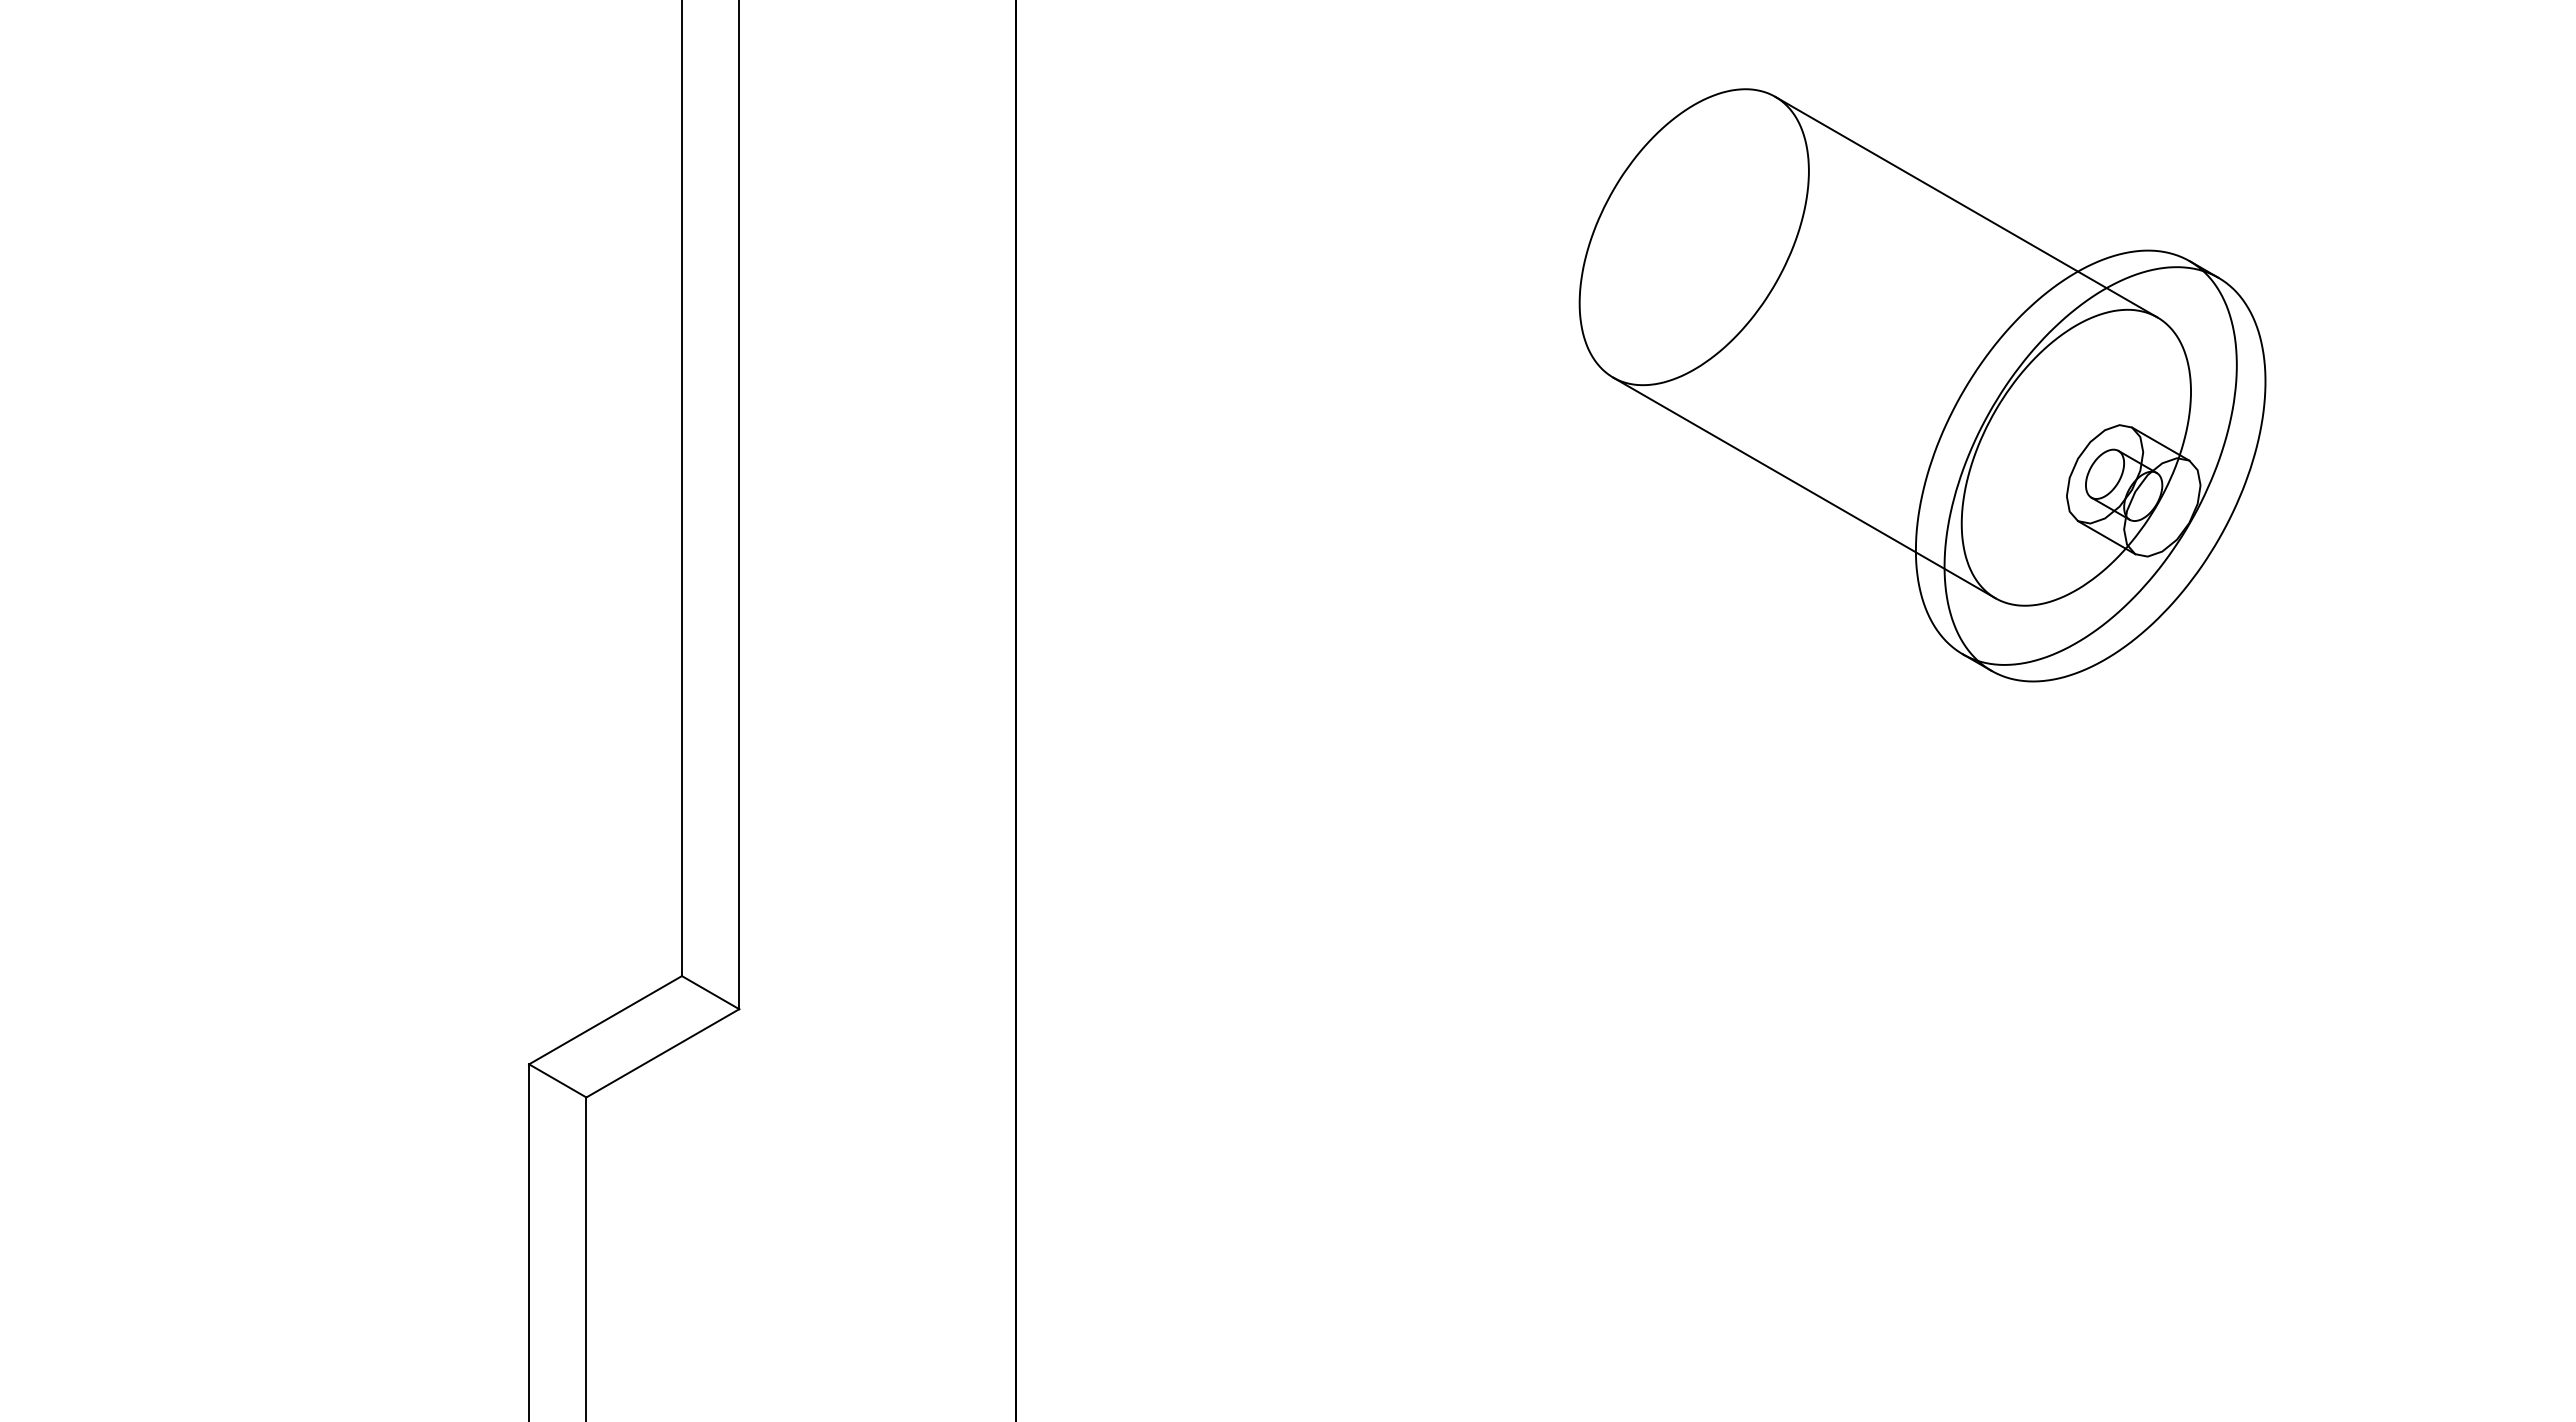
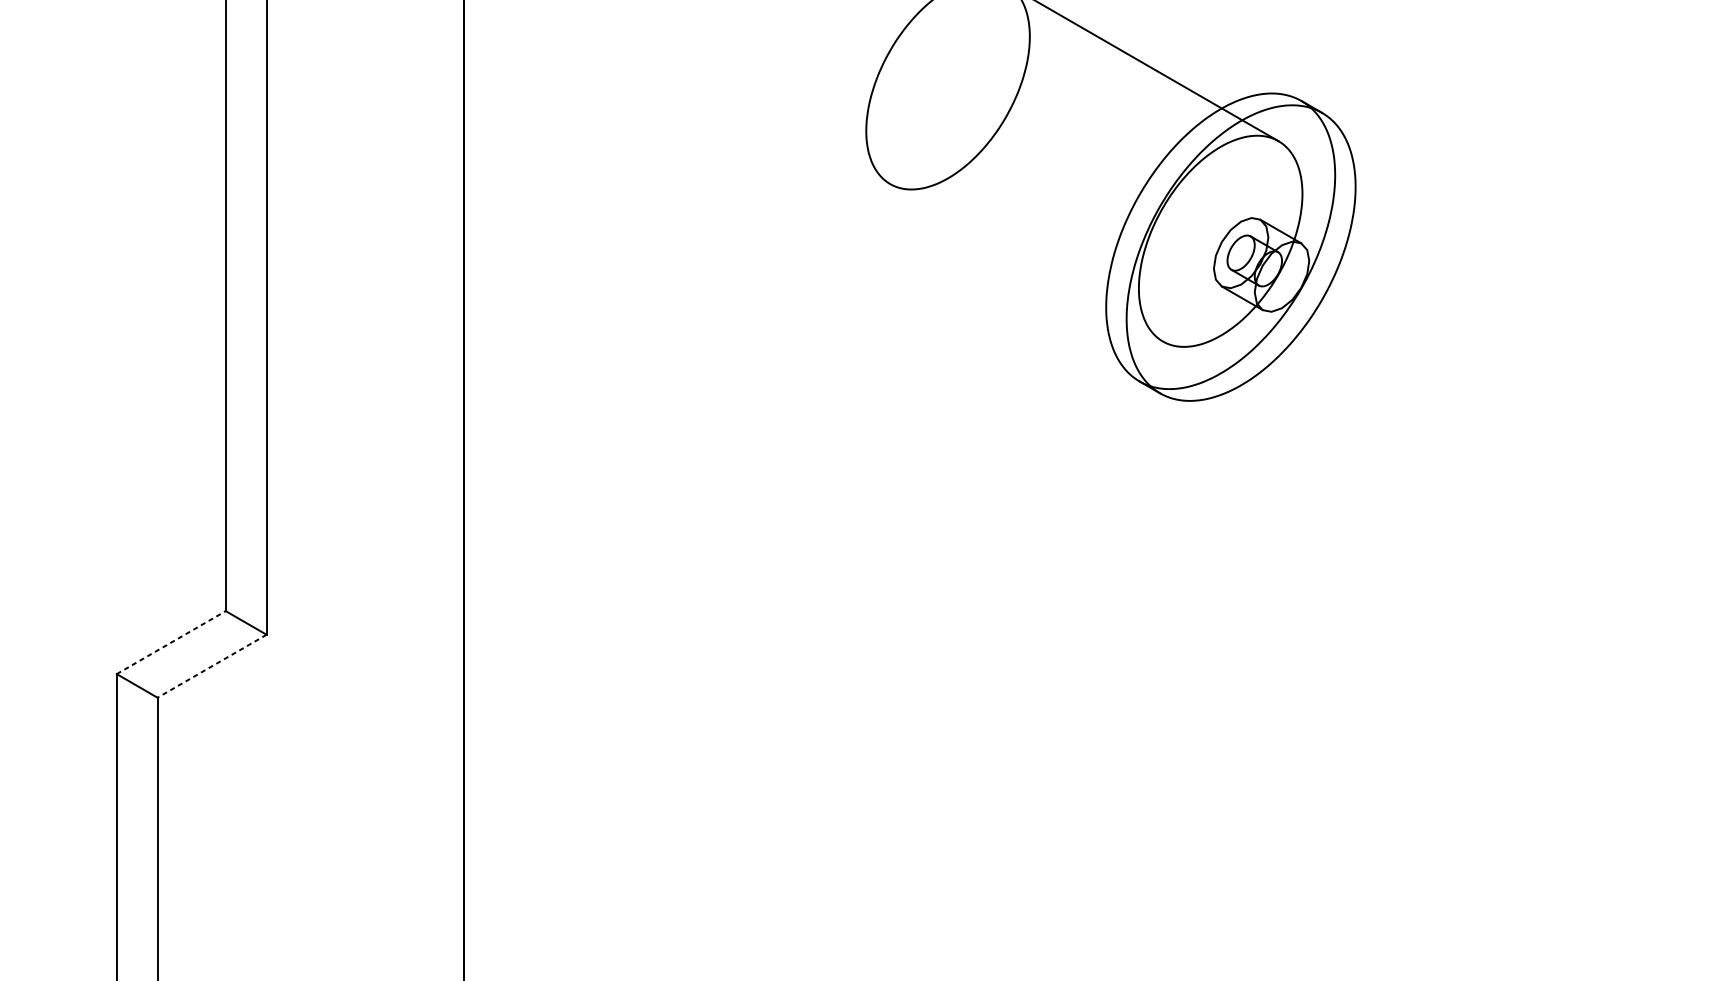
line: (1804, 487) -> (1026, 262), removed
line: (605, 1019) -> (171, 642), solid -> dashed
line: (662, 1053) -> (211, 666), solid -> dashed

